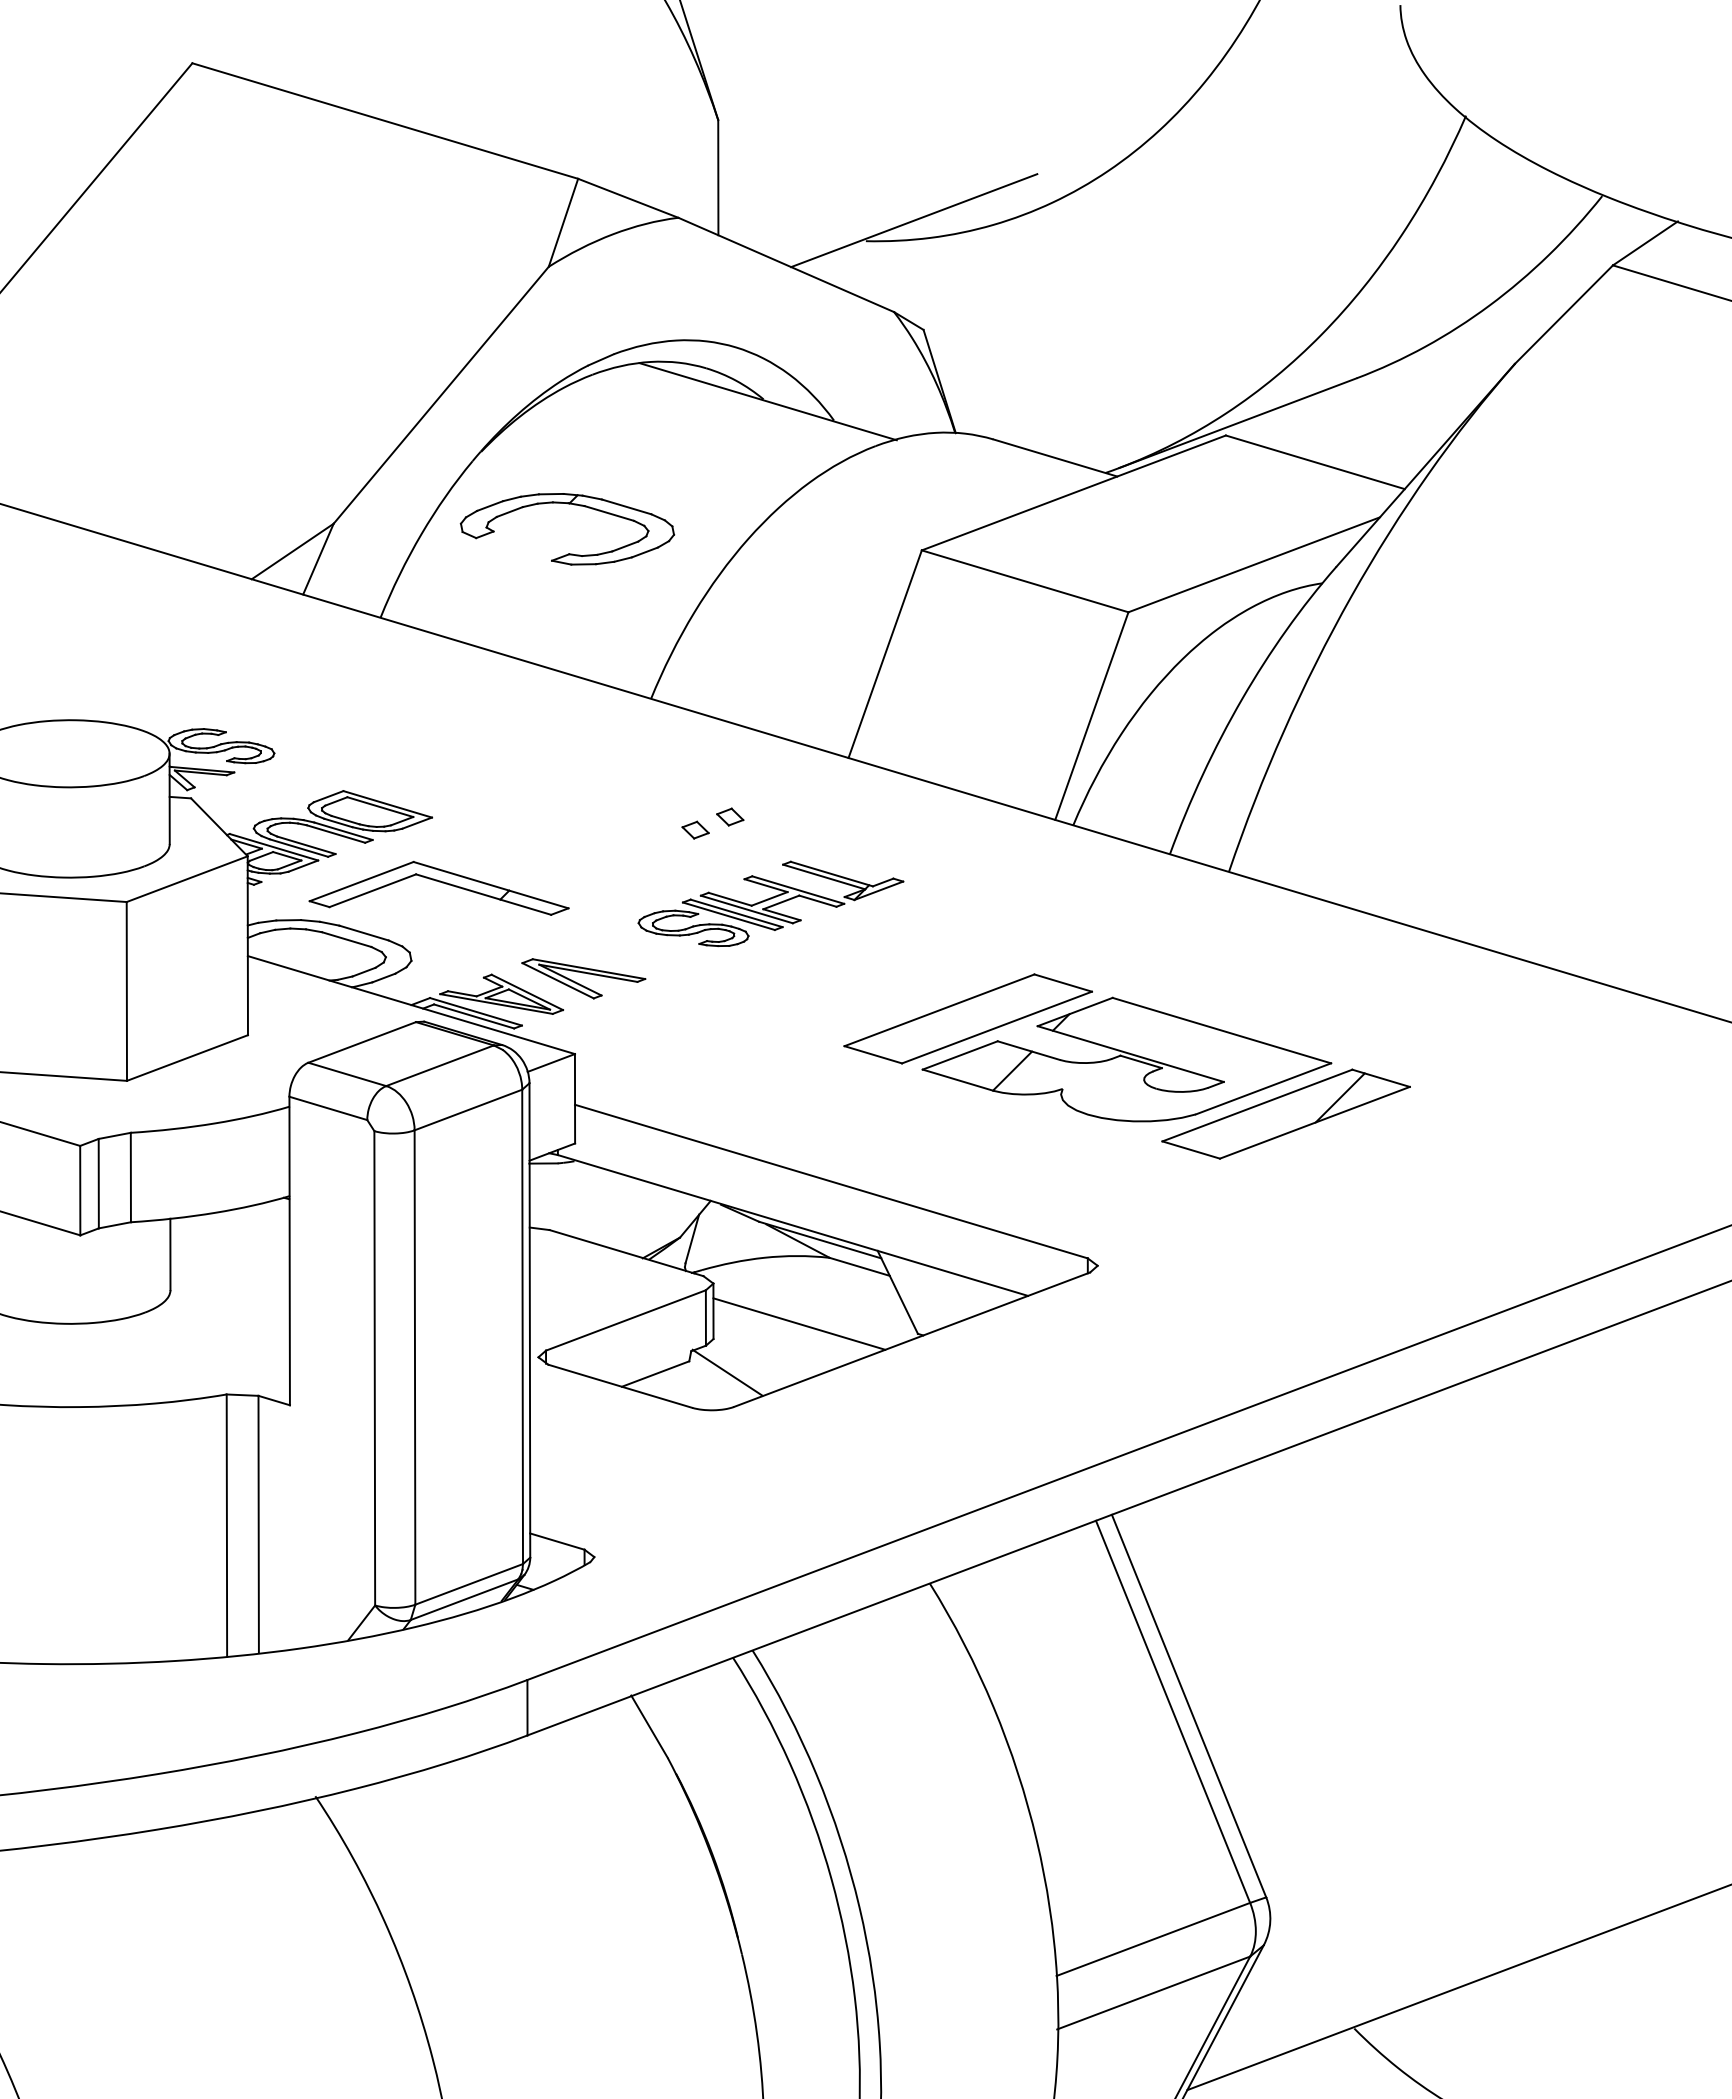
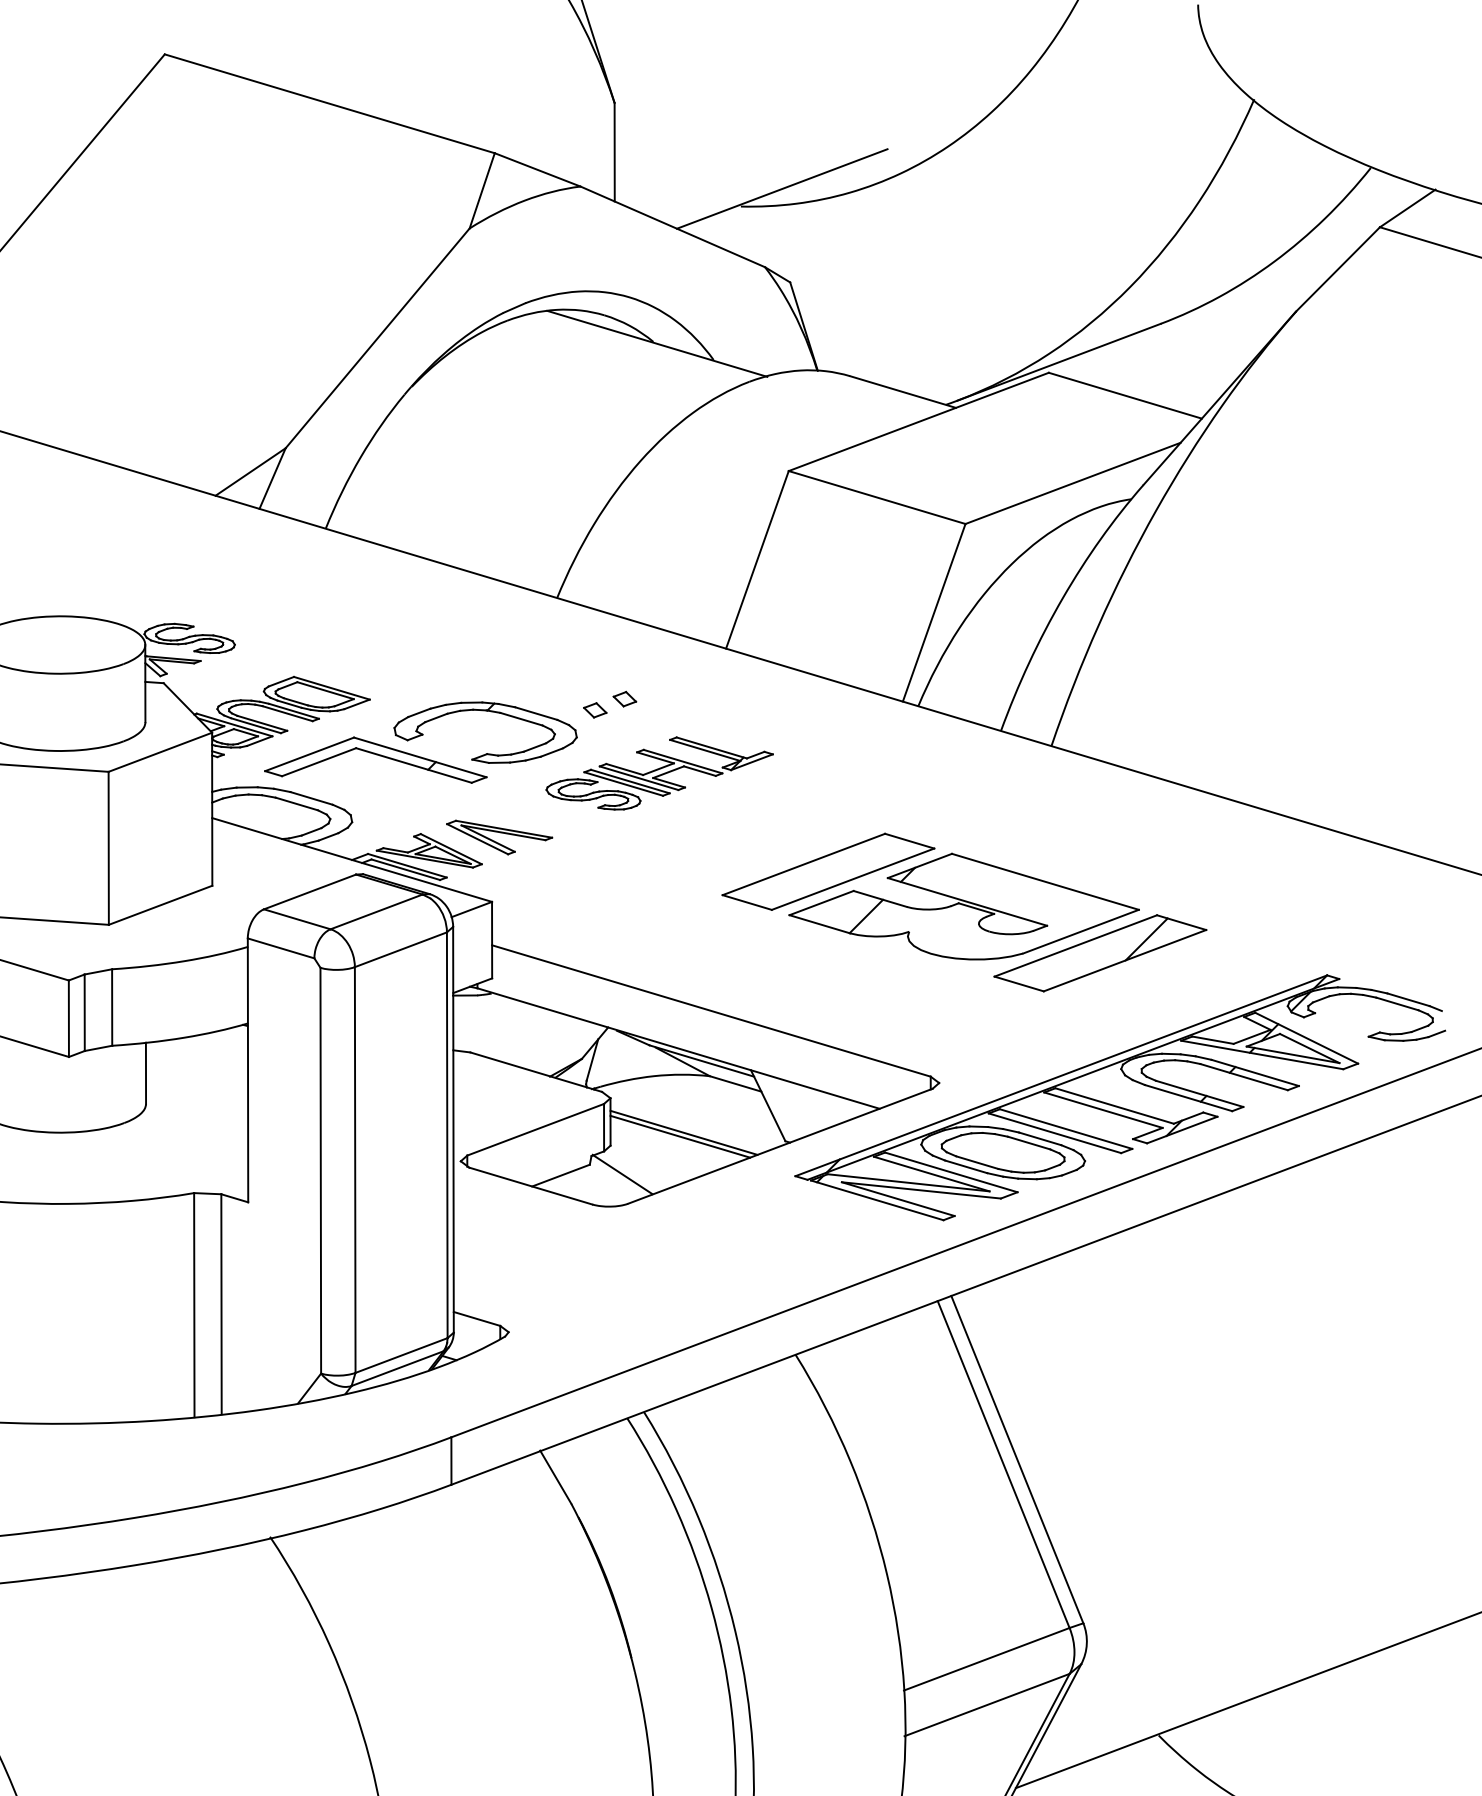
part: (568, 553) -> (486, 753), moved
part: (1306, 1292) -> (1117, 1105), added
line: (794, 1328) -> (679, 1136), added

